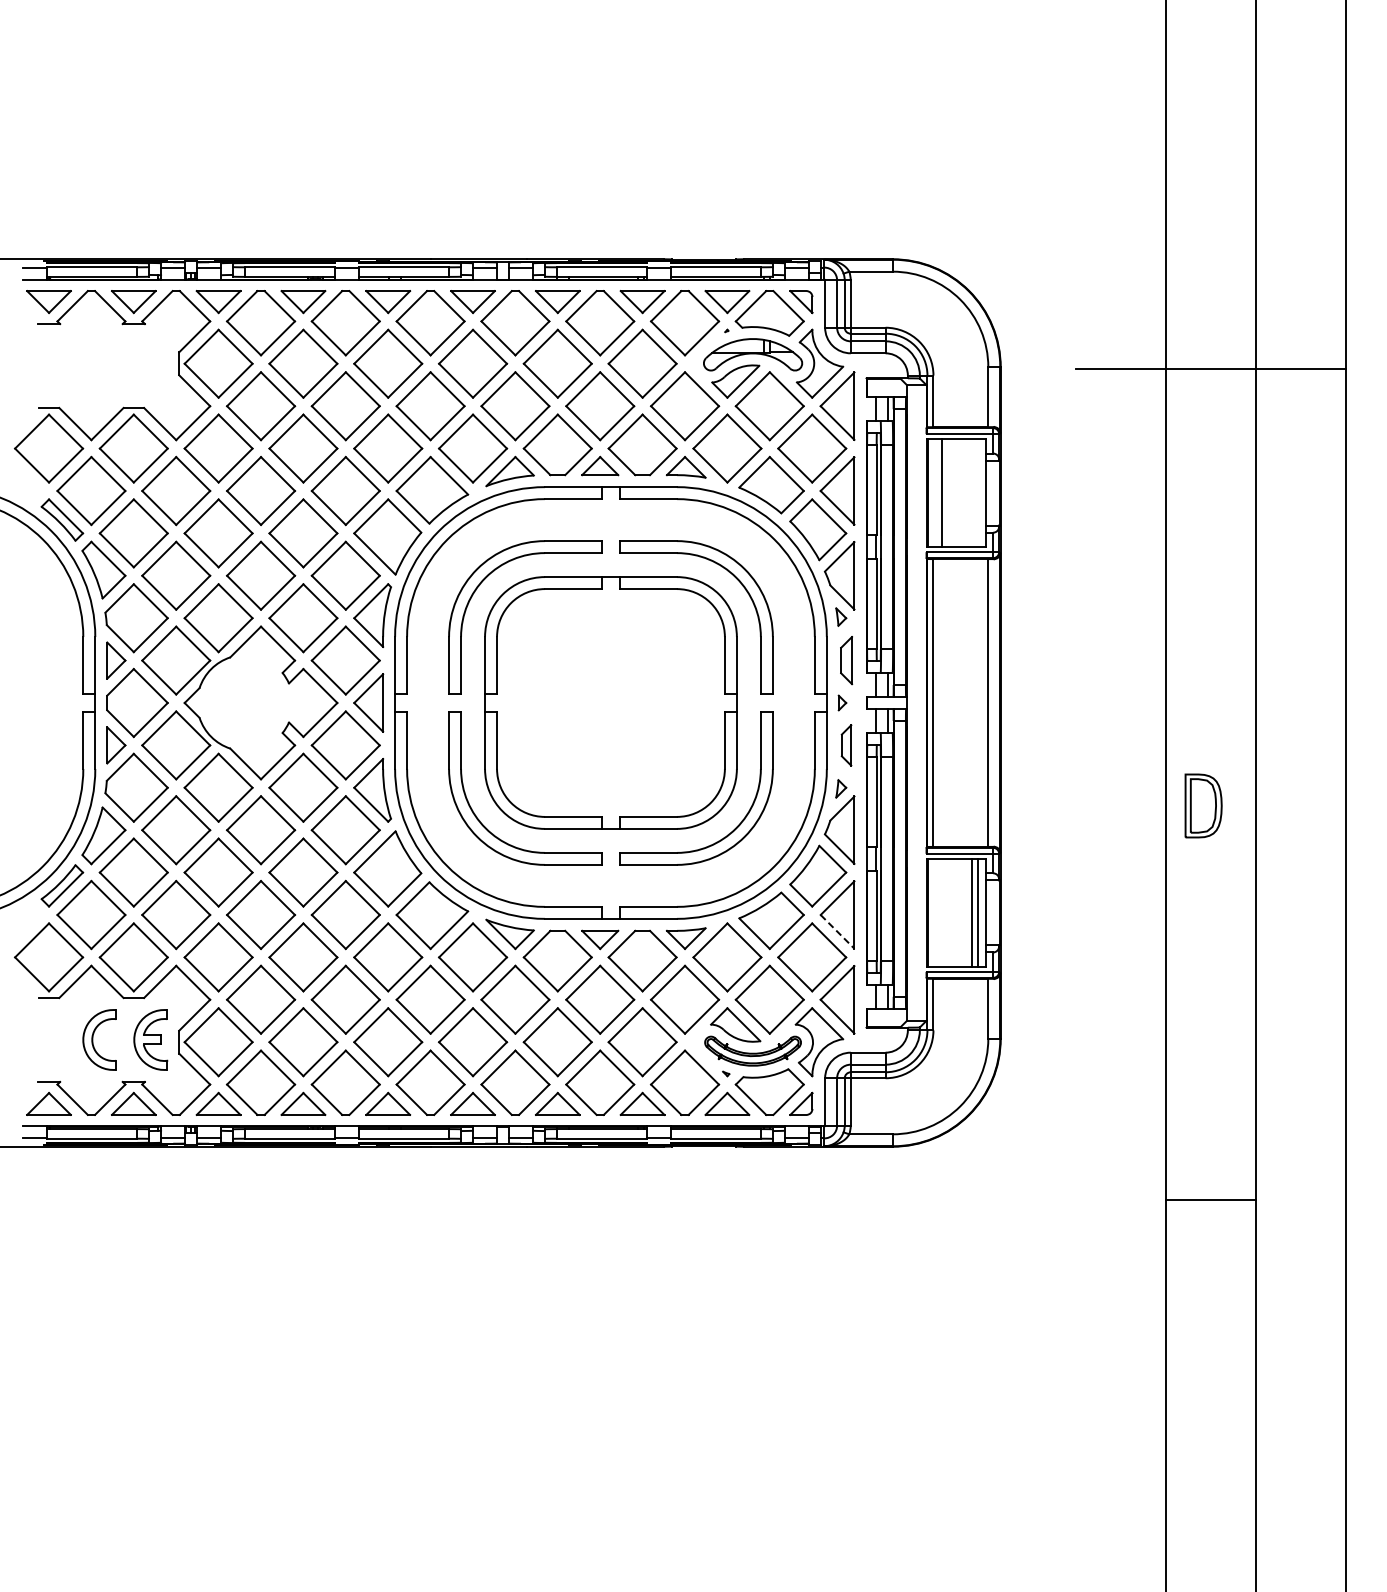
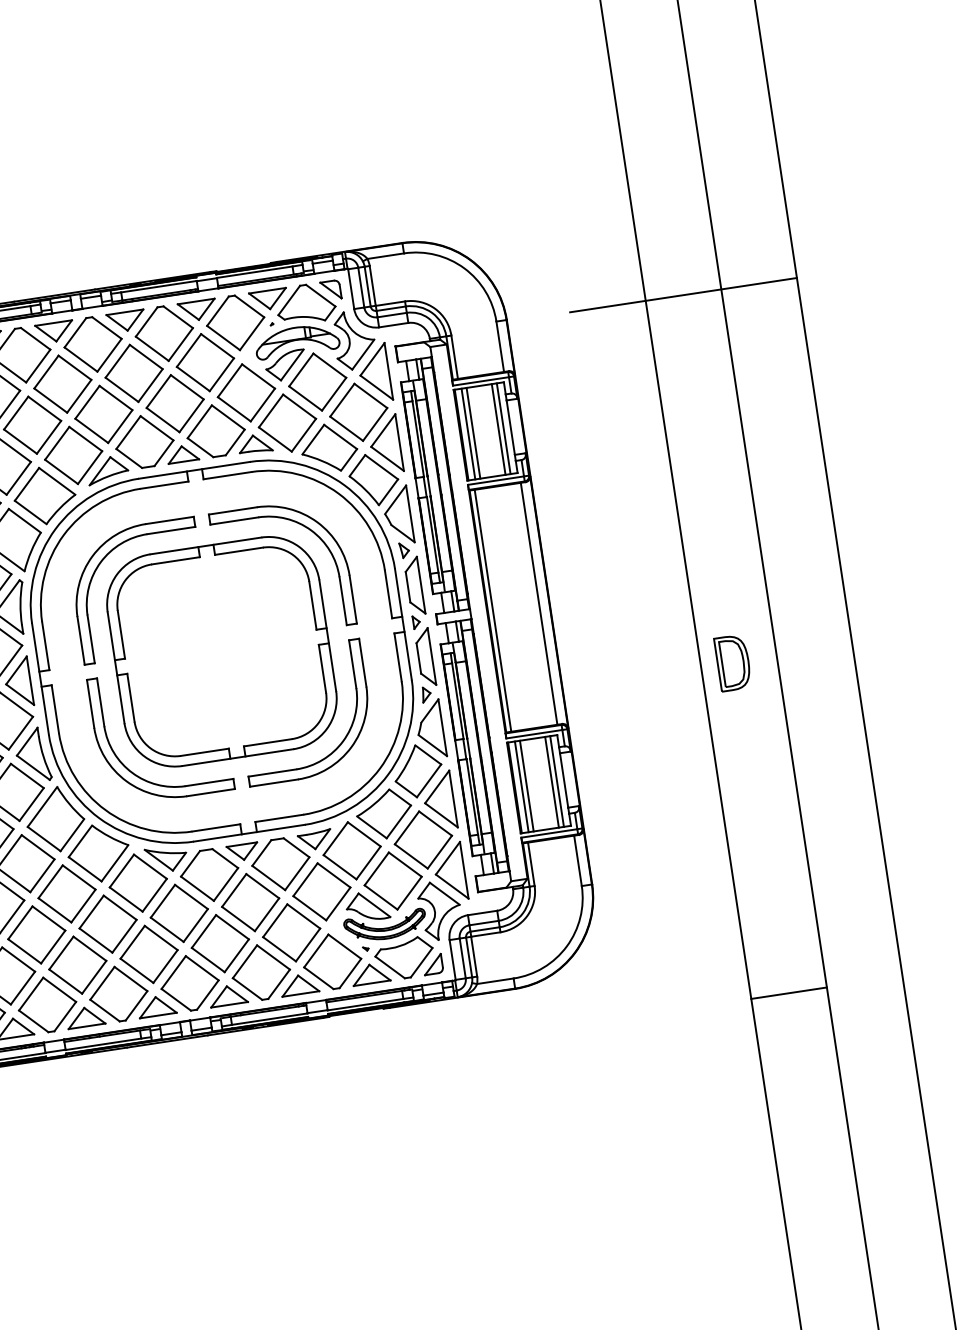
line: (935, 493) -> (468, 434), added
line: (971, 493) -> (498, 429), added
line: (977, 493) -> (503, 429), added
part: (846, 660) -> (414, 586), size x1.43
part: (846, 745) -> (425, 657), size x1.67
line: (935, 912) -> (521, 786), added
line: (941, 912) -> (526, 785), added
line: (837, 931) -> (441, 815), dashed -> solid

